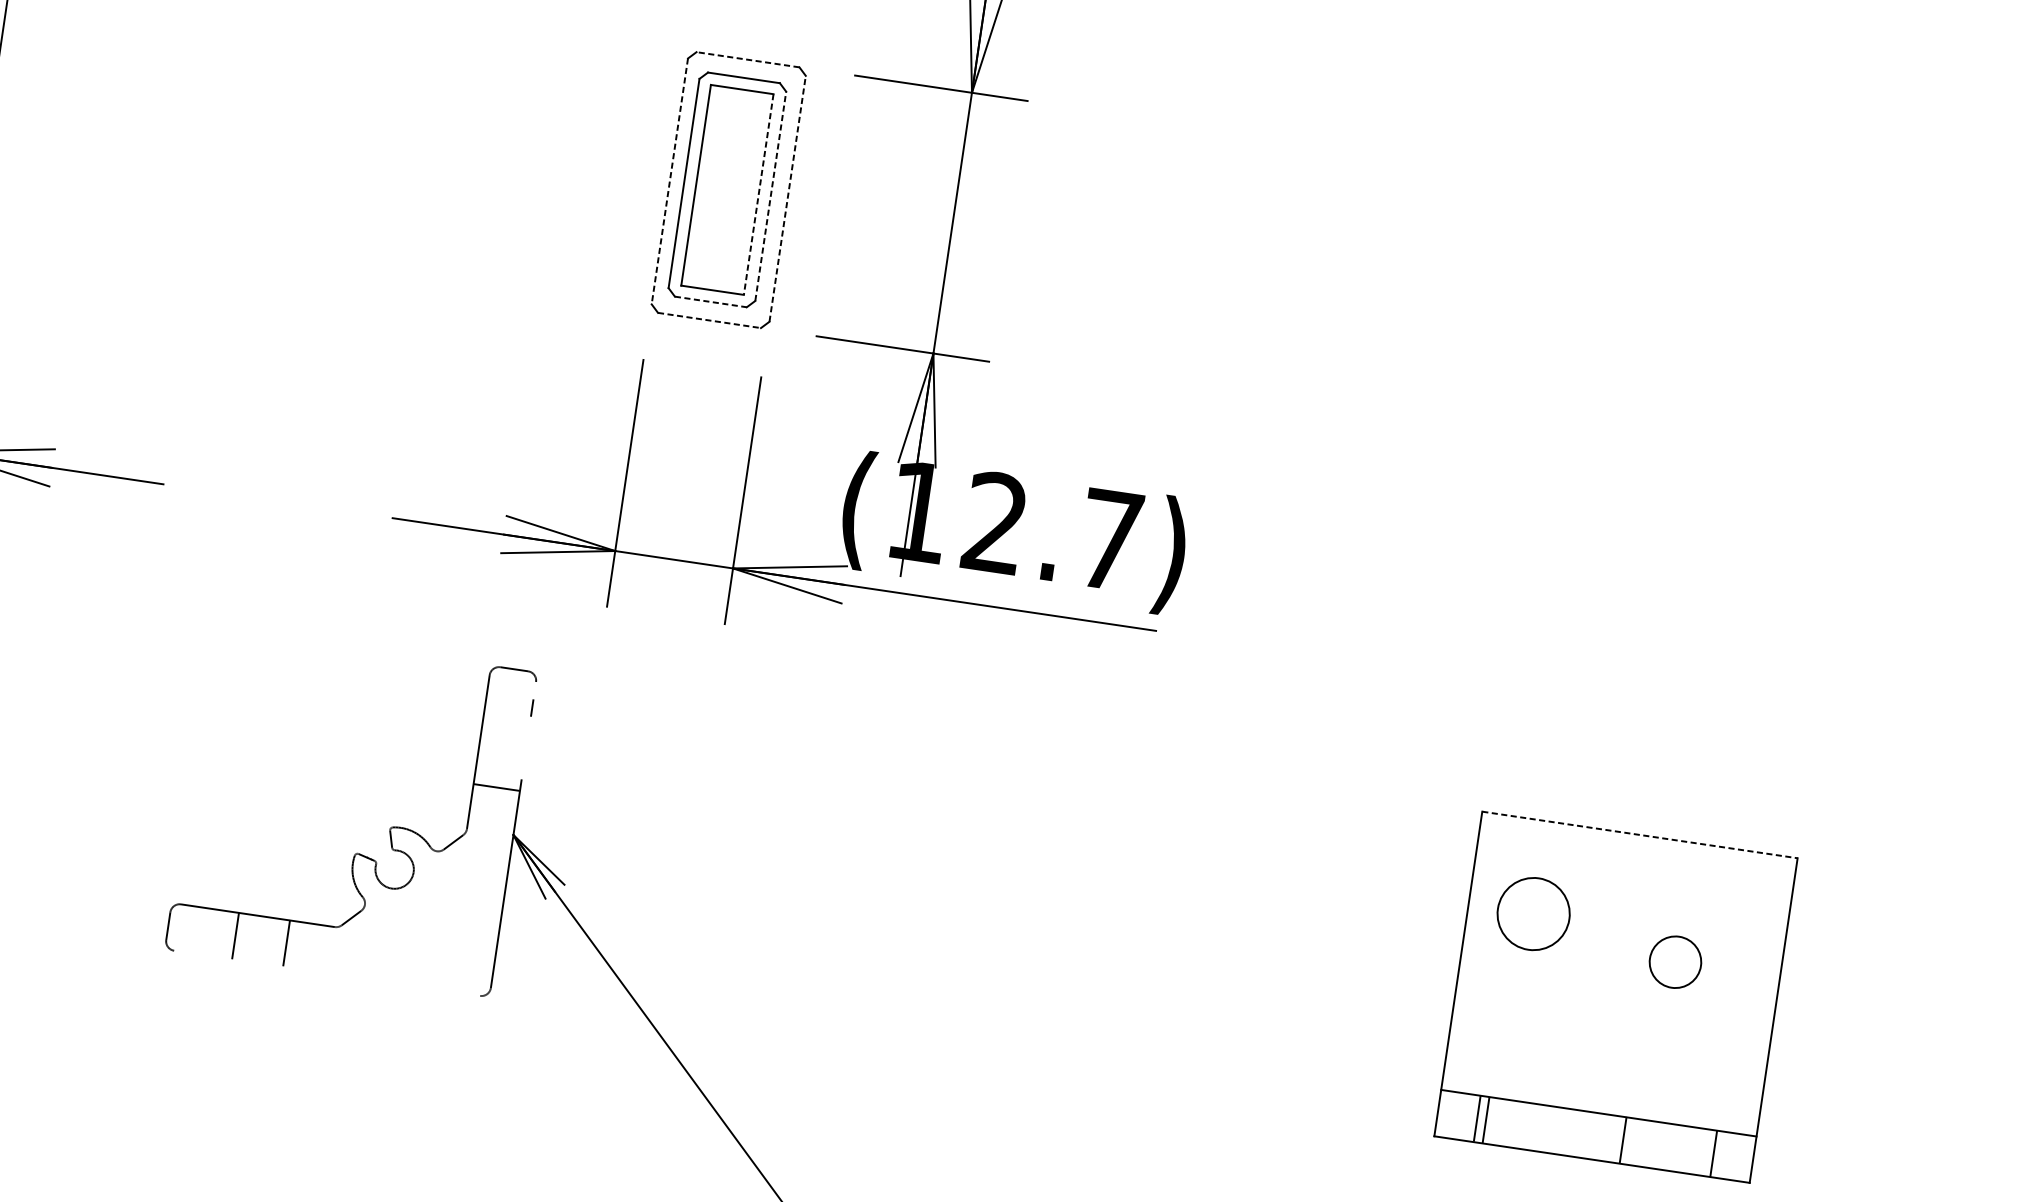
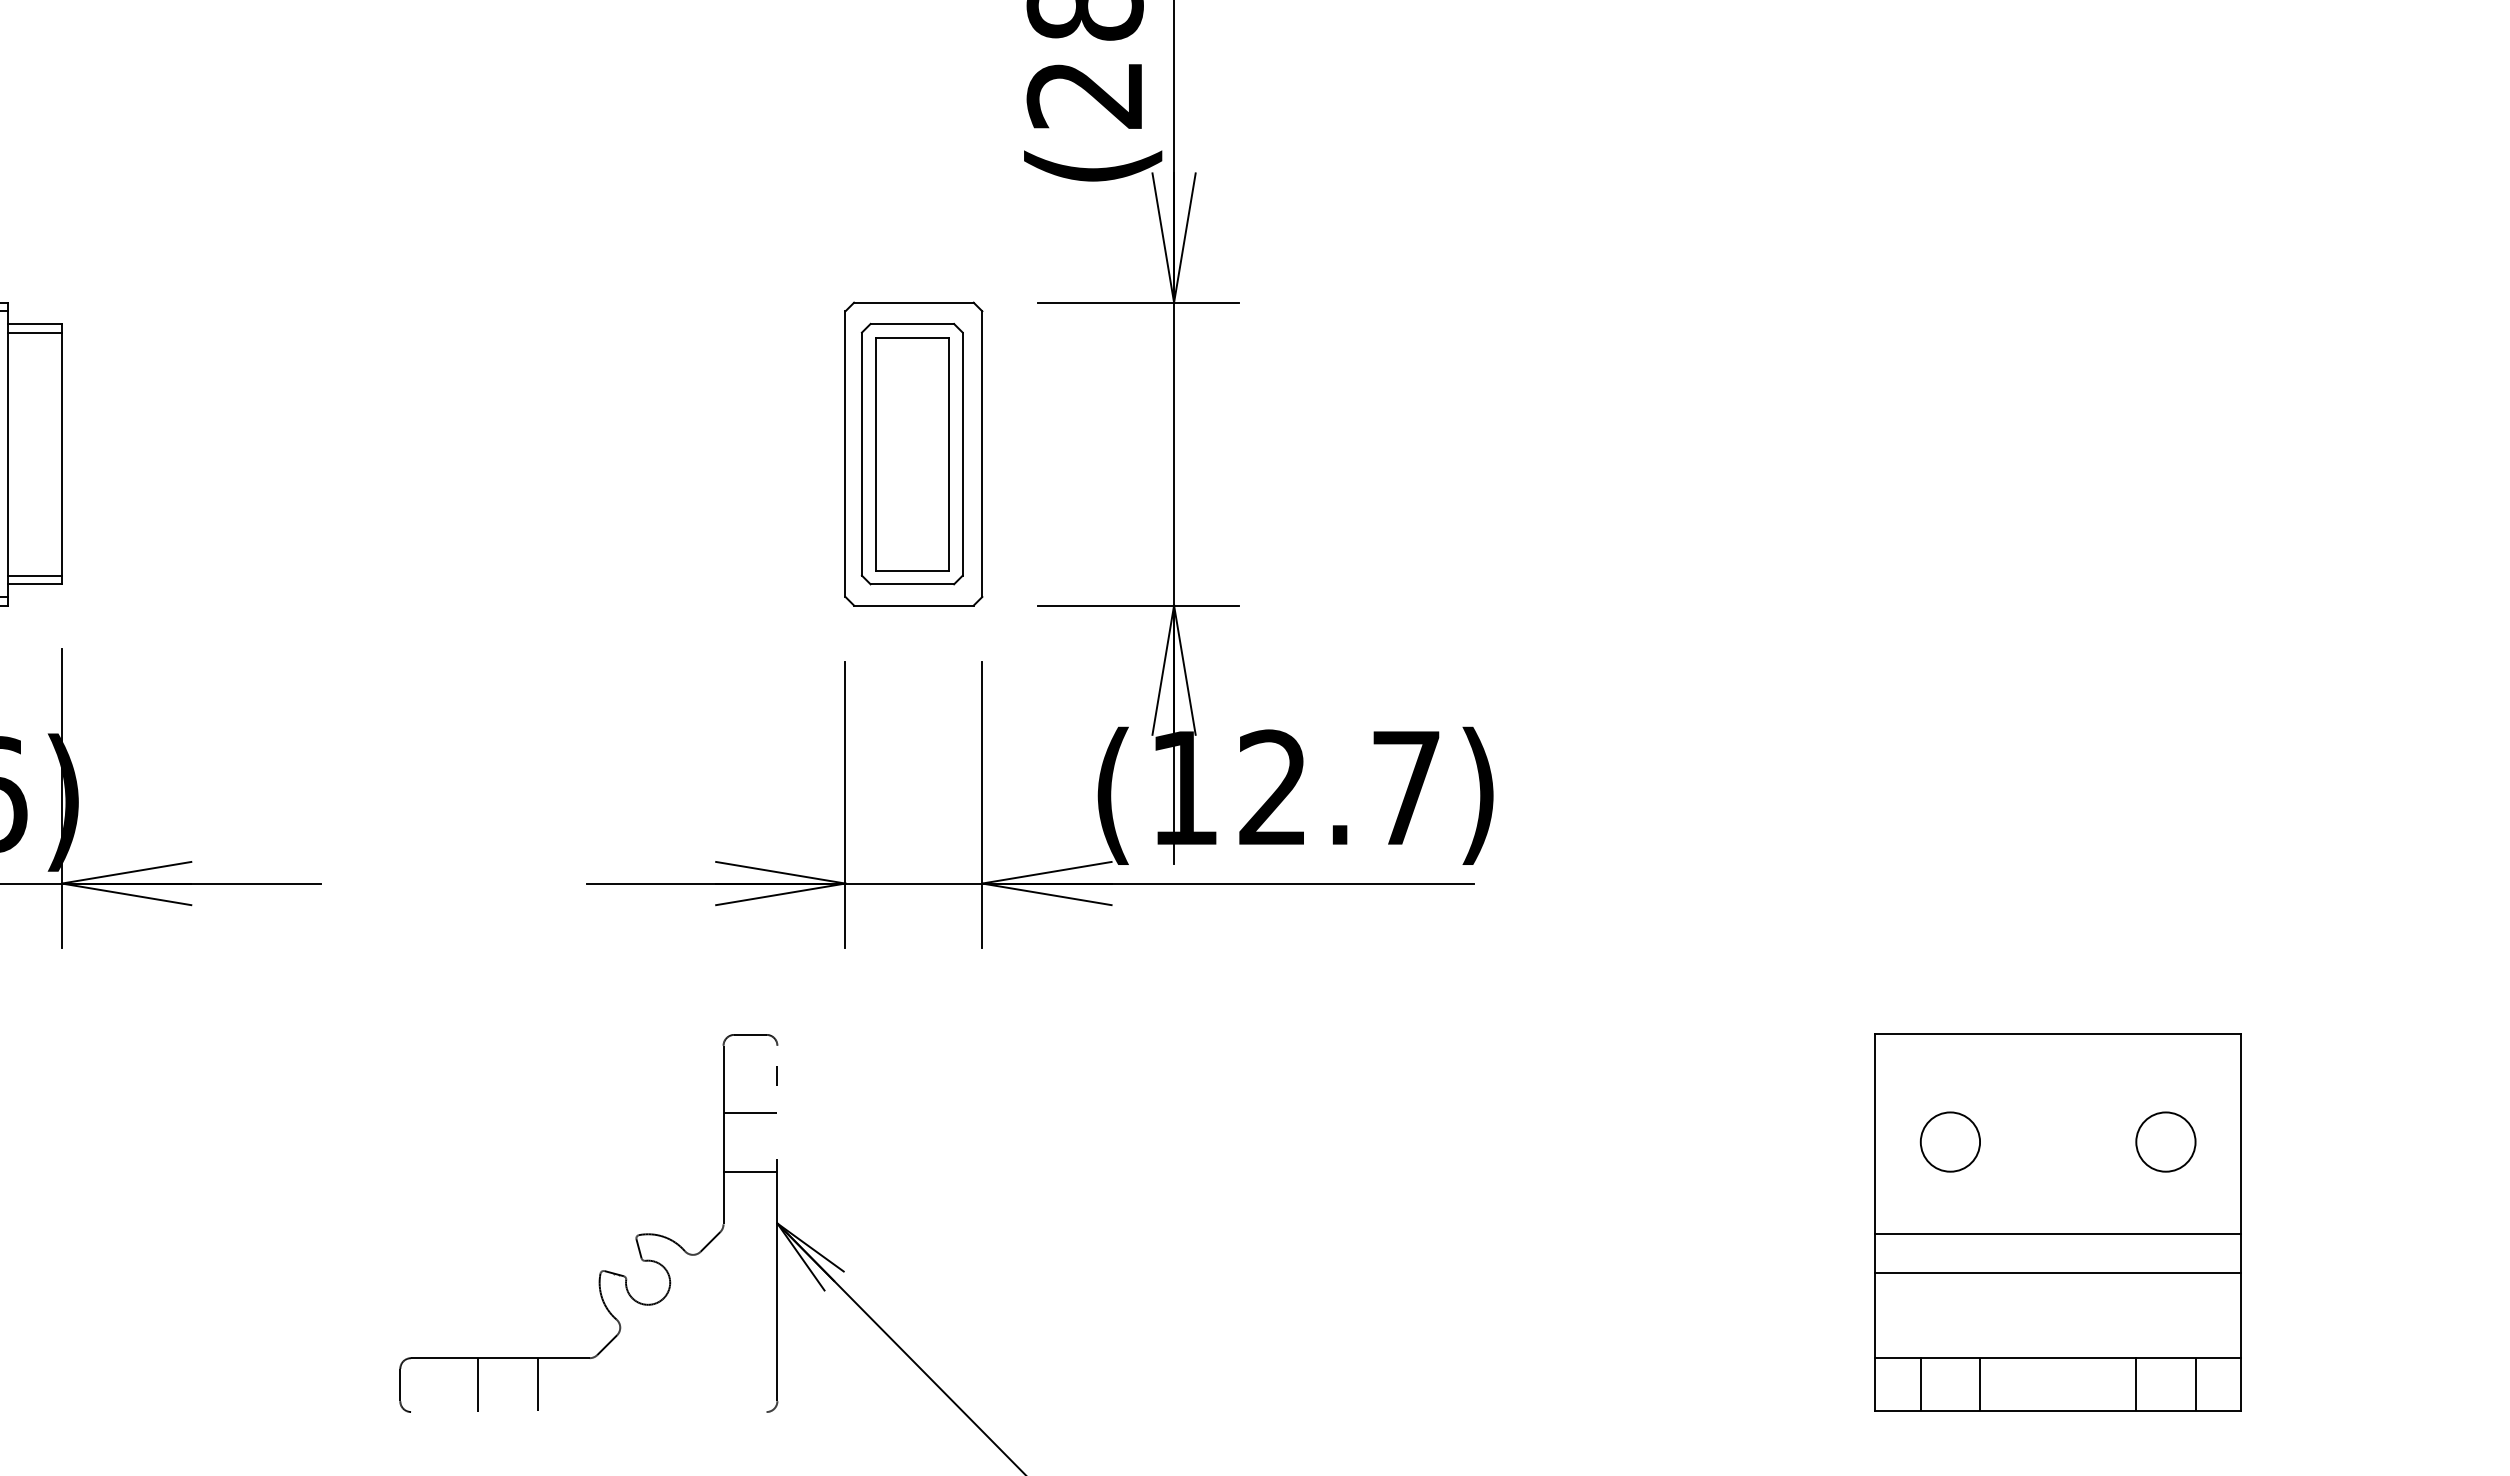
line: (747, 59) -> (913, 302), dashed -> solid
line: (669, 181) -> (845, 454), dashed -> solid
line: (758, 194) -> (948, 454), dashed -> solid
line: (770, 196) -> (962, 454), dashed -> solid
line: (787, 199) -> (982, 454), dashed -> solid
line: (710, 302) -> (912, 584), dashed -> solid
line: (709, 320) -> (913, 605), dashed -> solid
line: (504, 736) -> (750, 1113), added
line: (1640, 835) -> (2058, 1034), dashed -> solid
circle: (1532, 913) -> (1949, 1141), size x0.71
circle: (1675, 961) -> (2165, 1141), moved
line: (1614, 1006) -> (2058, 1233), added
line: (1609, 1040) -> (2058, 1272), added
line: (1486, 1120) -> (1980, 1384), moved
line: (1623, 1139) -> (2136, 1383), moved

